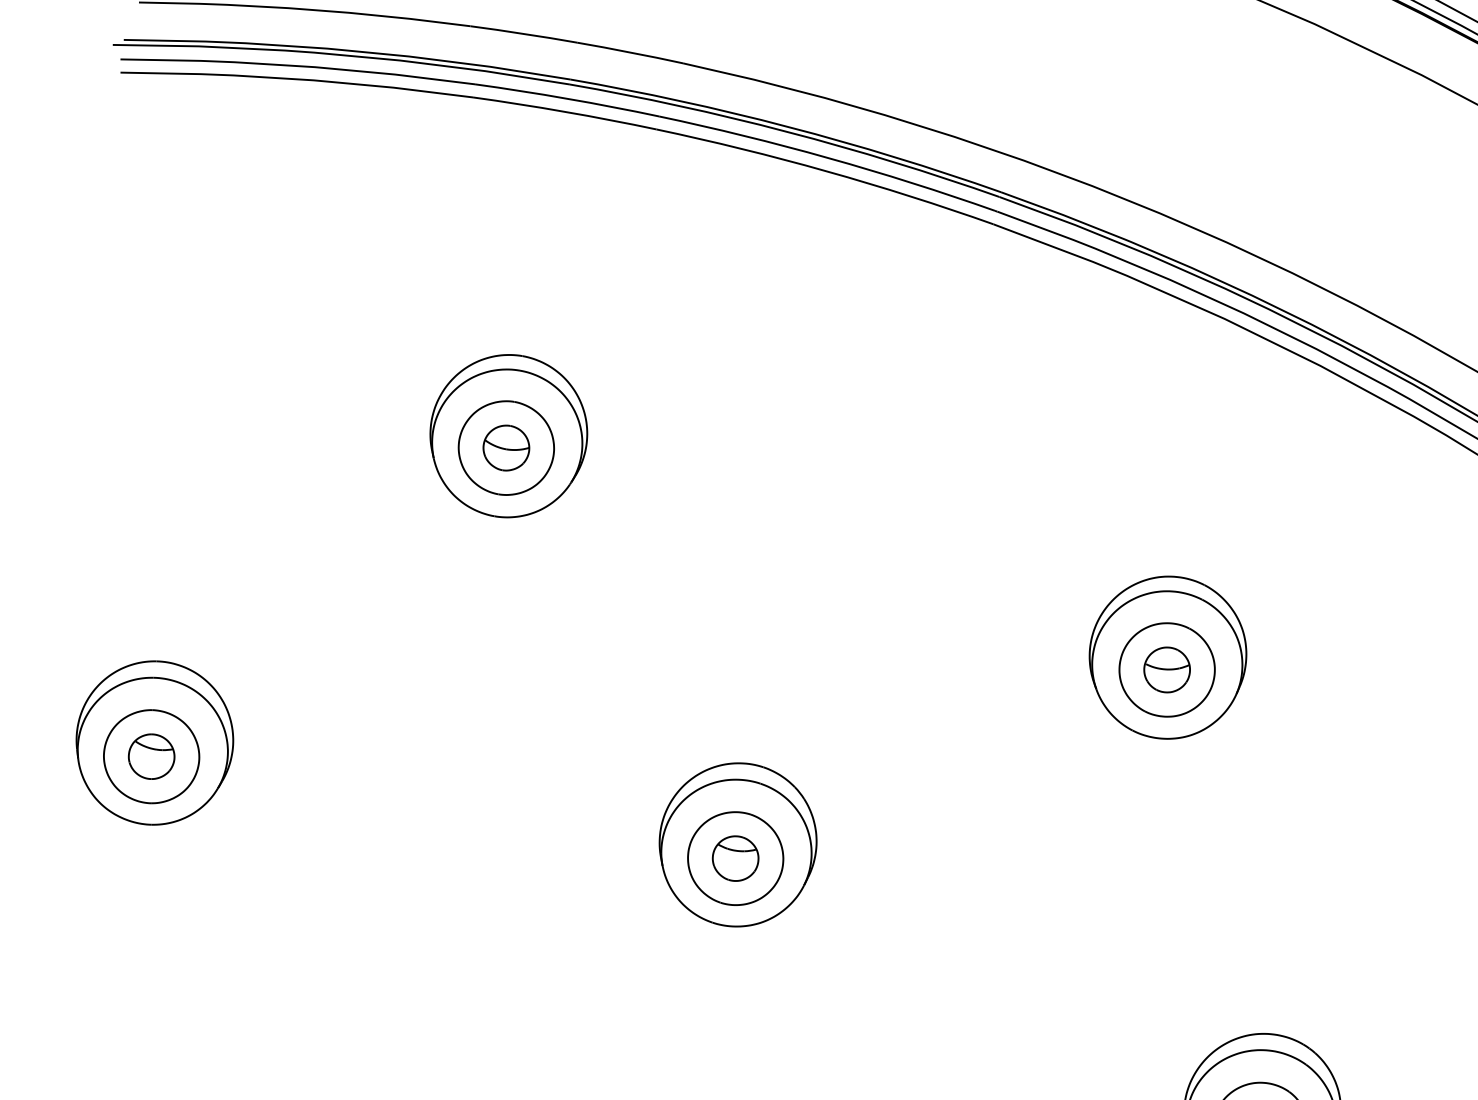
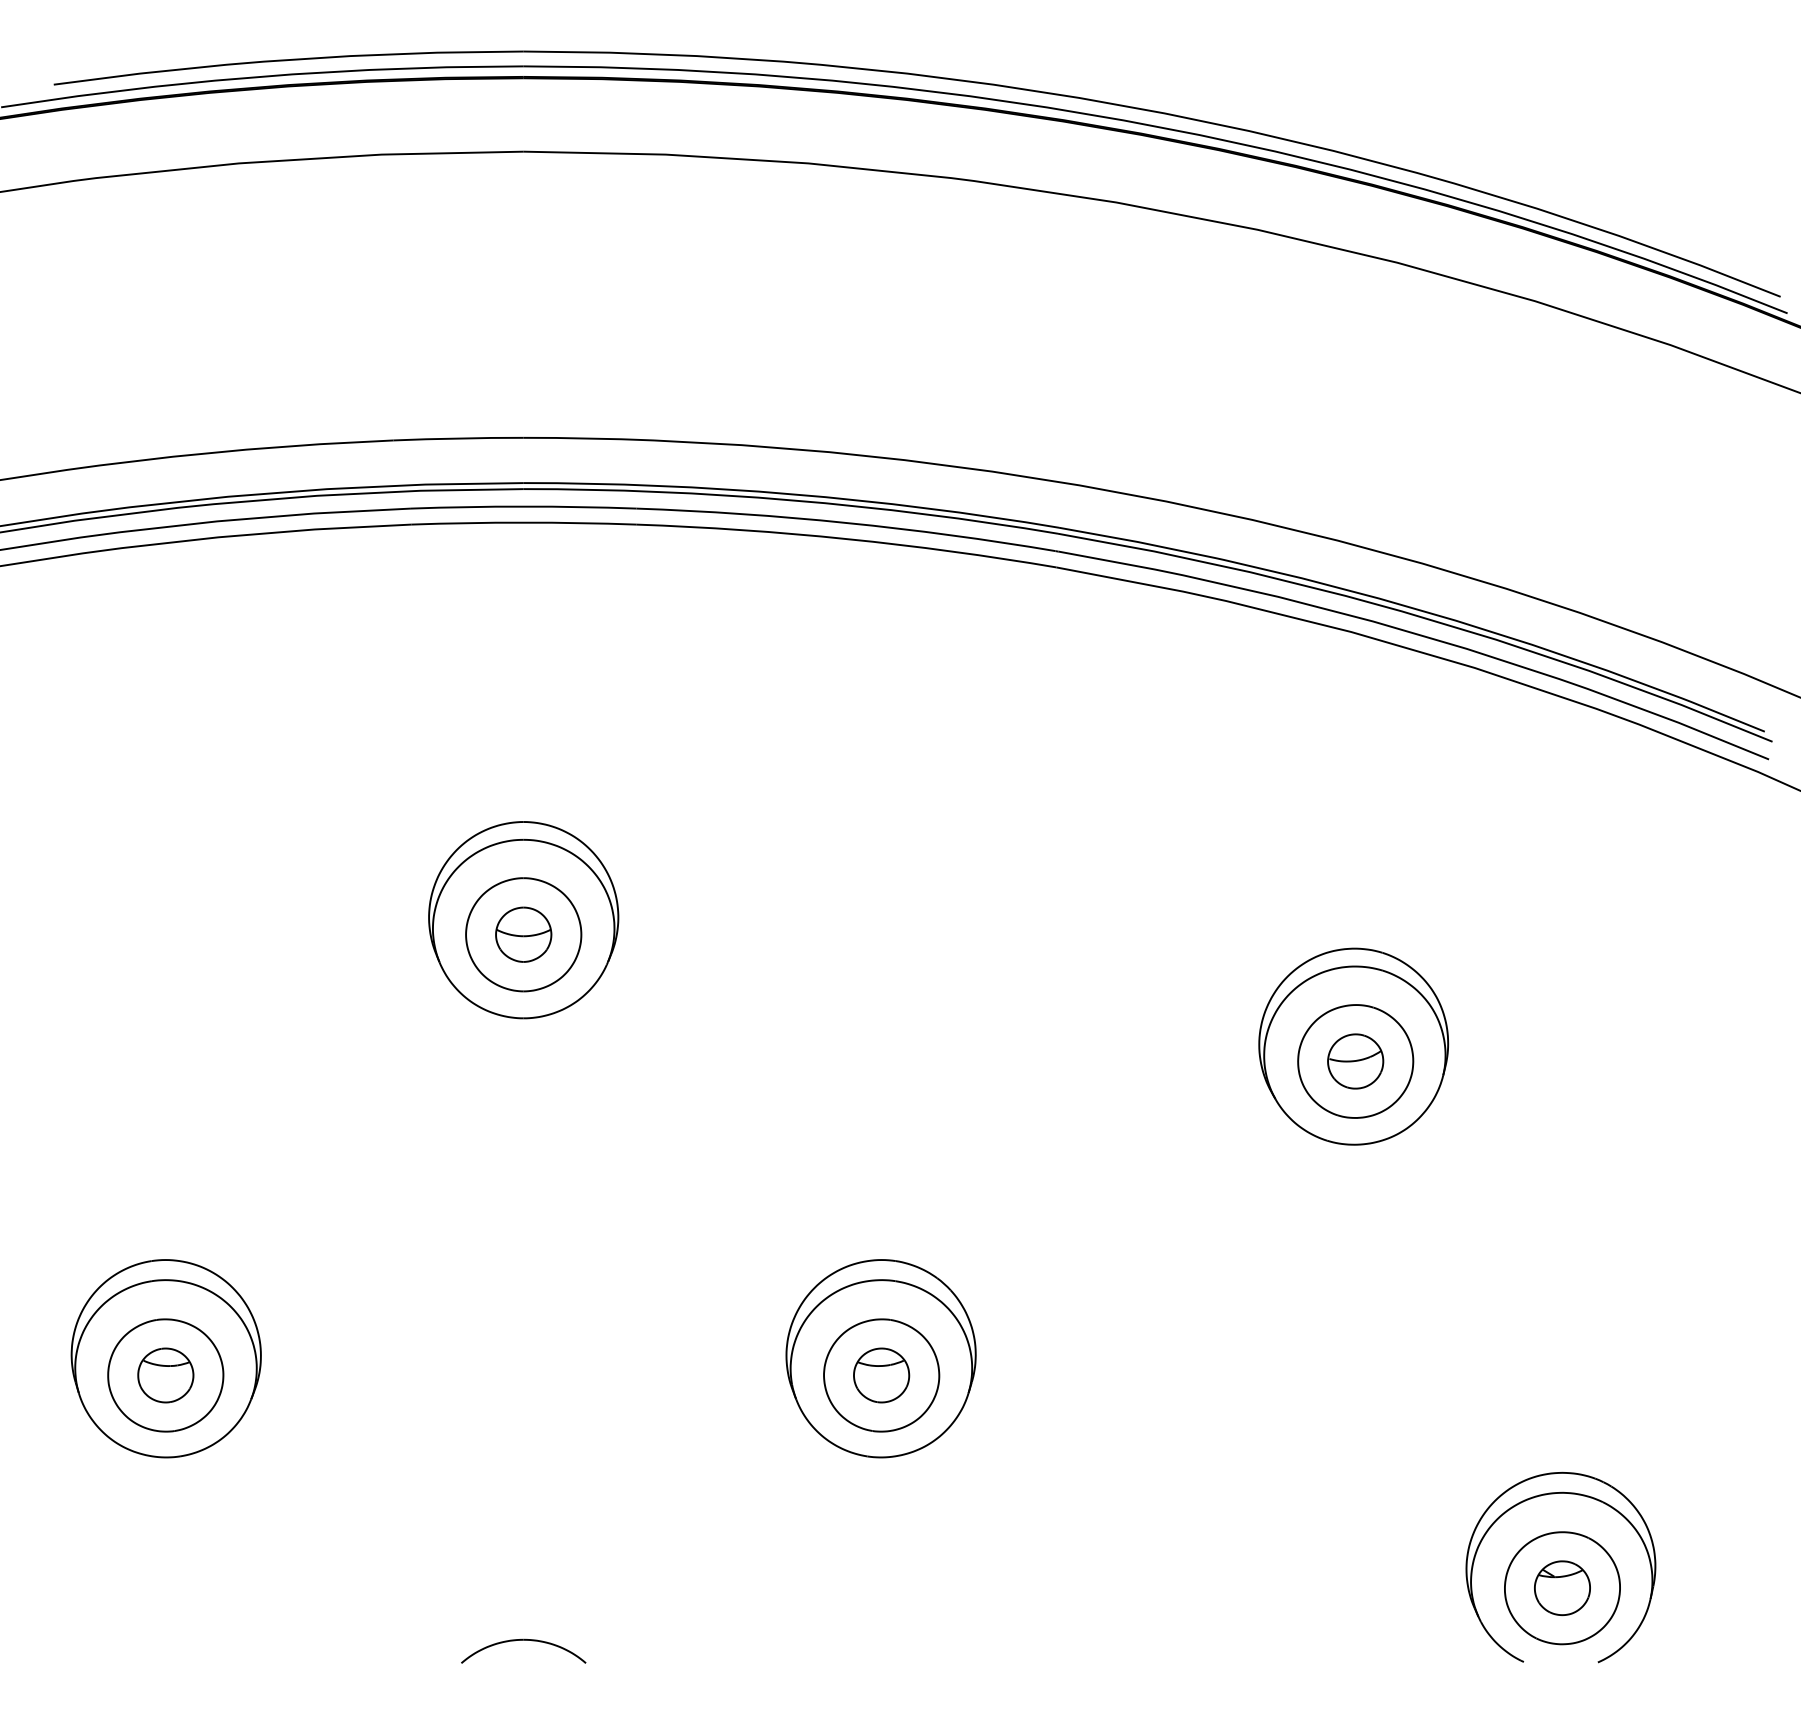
part: (405, 1023) -> (523, 1640), added

